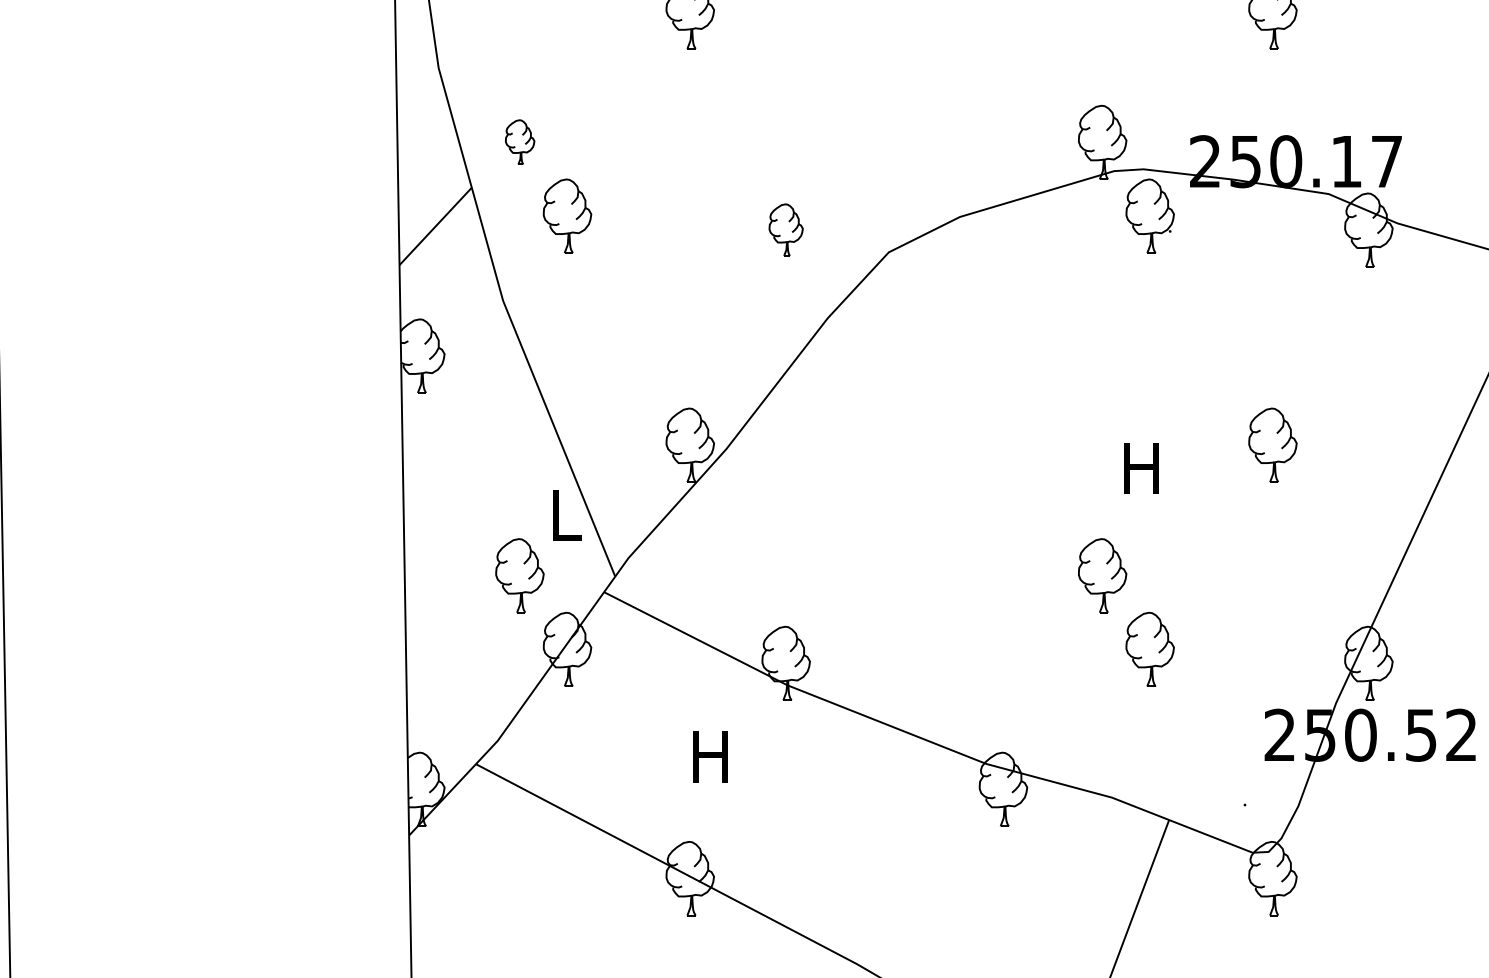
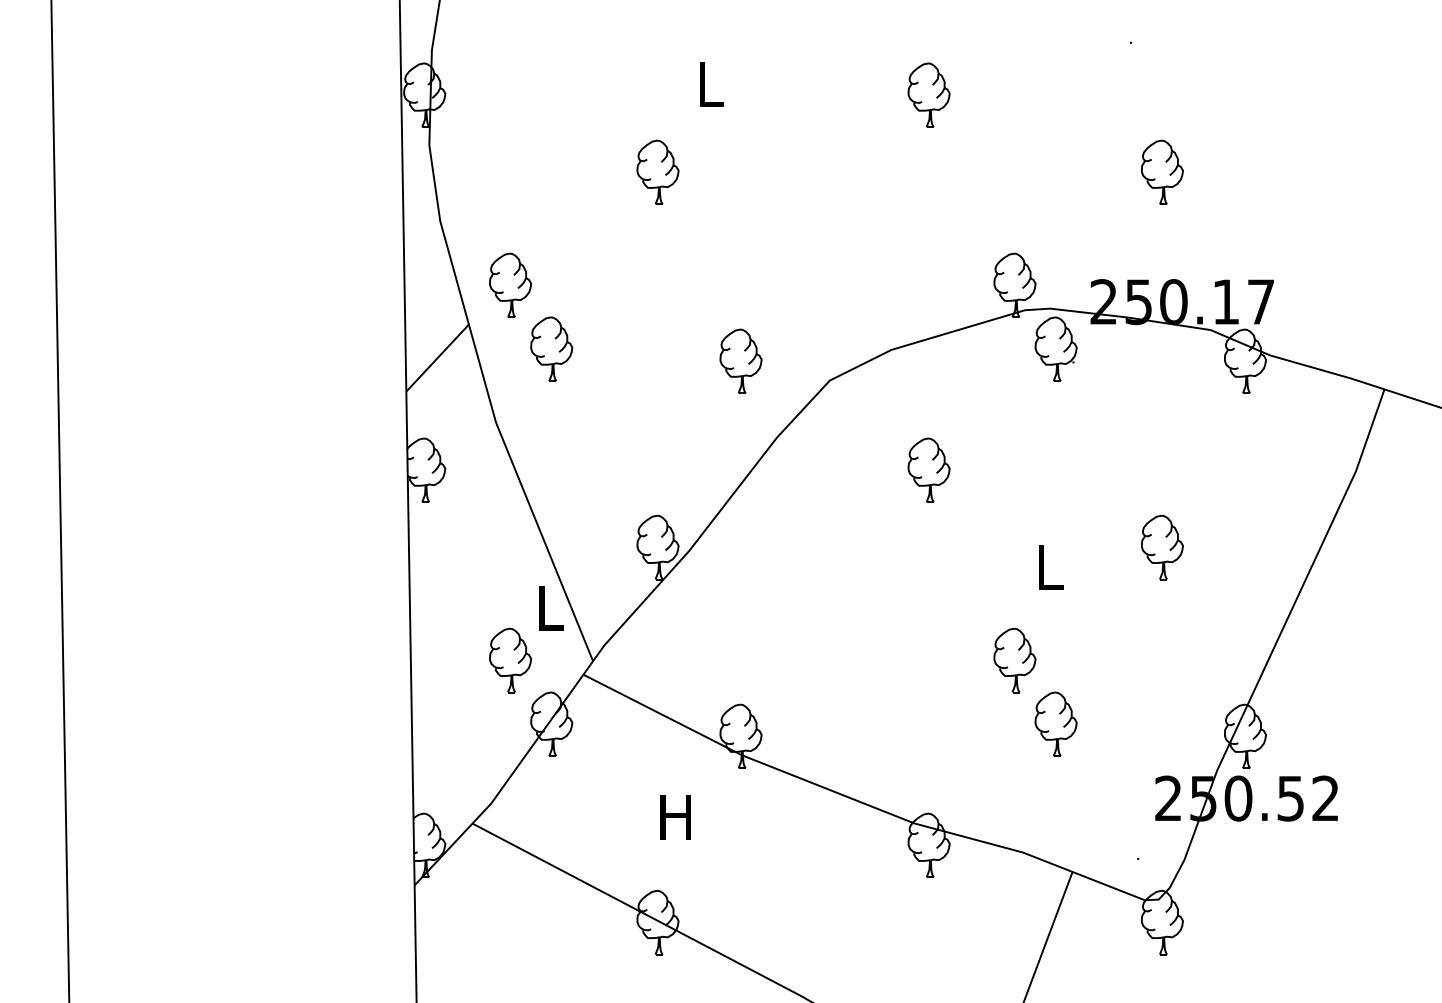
part: (519, 141) -> (510, 284), size x1.67
part: (785, 229) -> (740, 360), size x1.43
part: (1002, 355) -> (928, 469), added
text: (1141, 468) -> (1048, 567), H -> L

